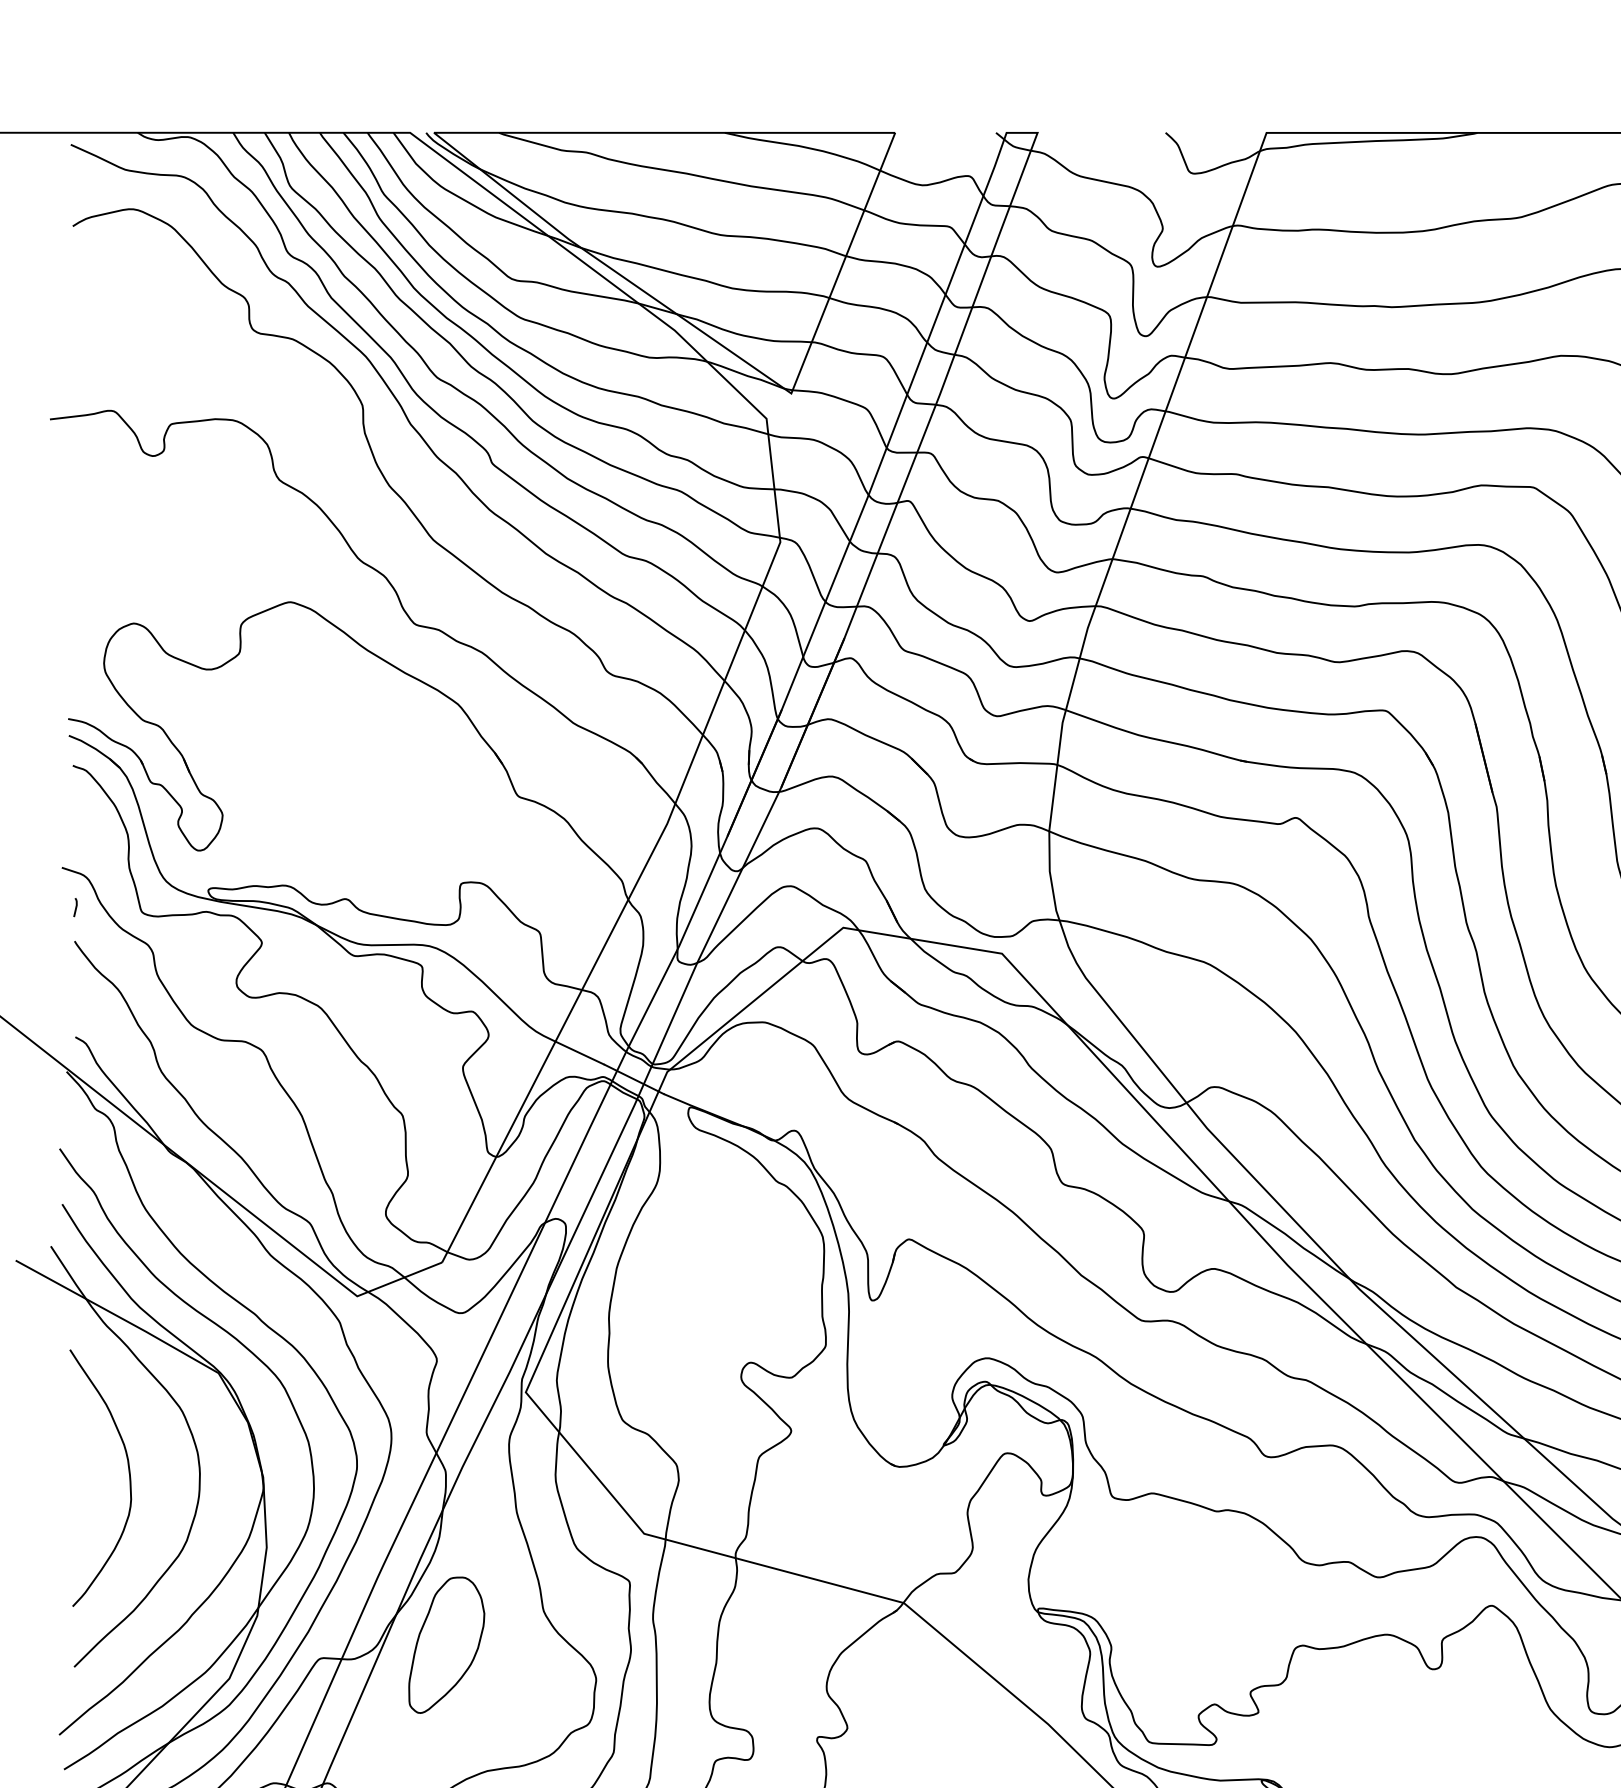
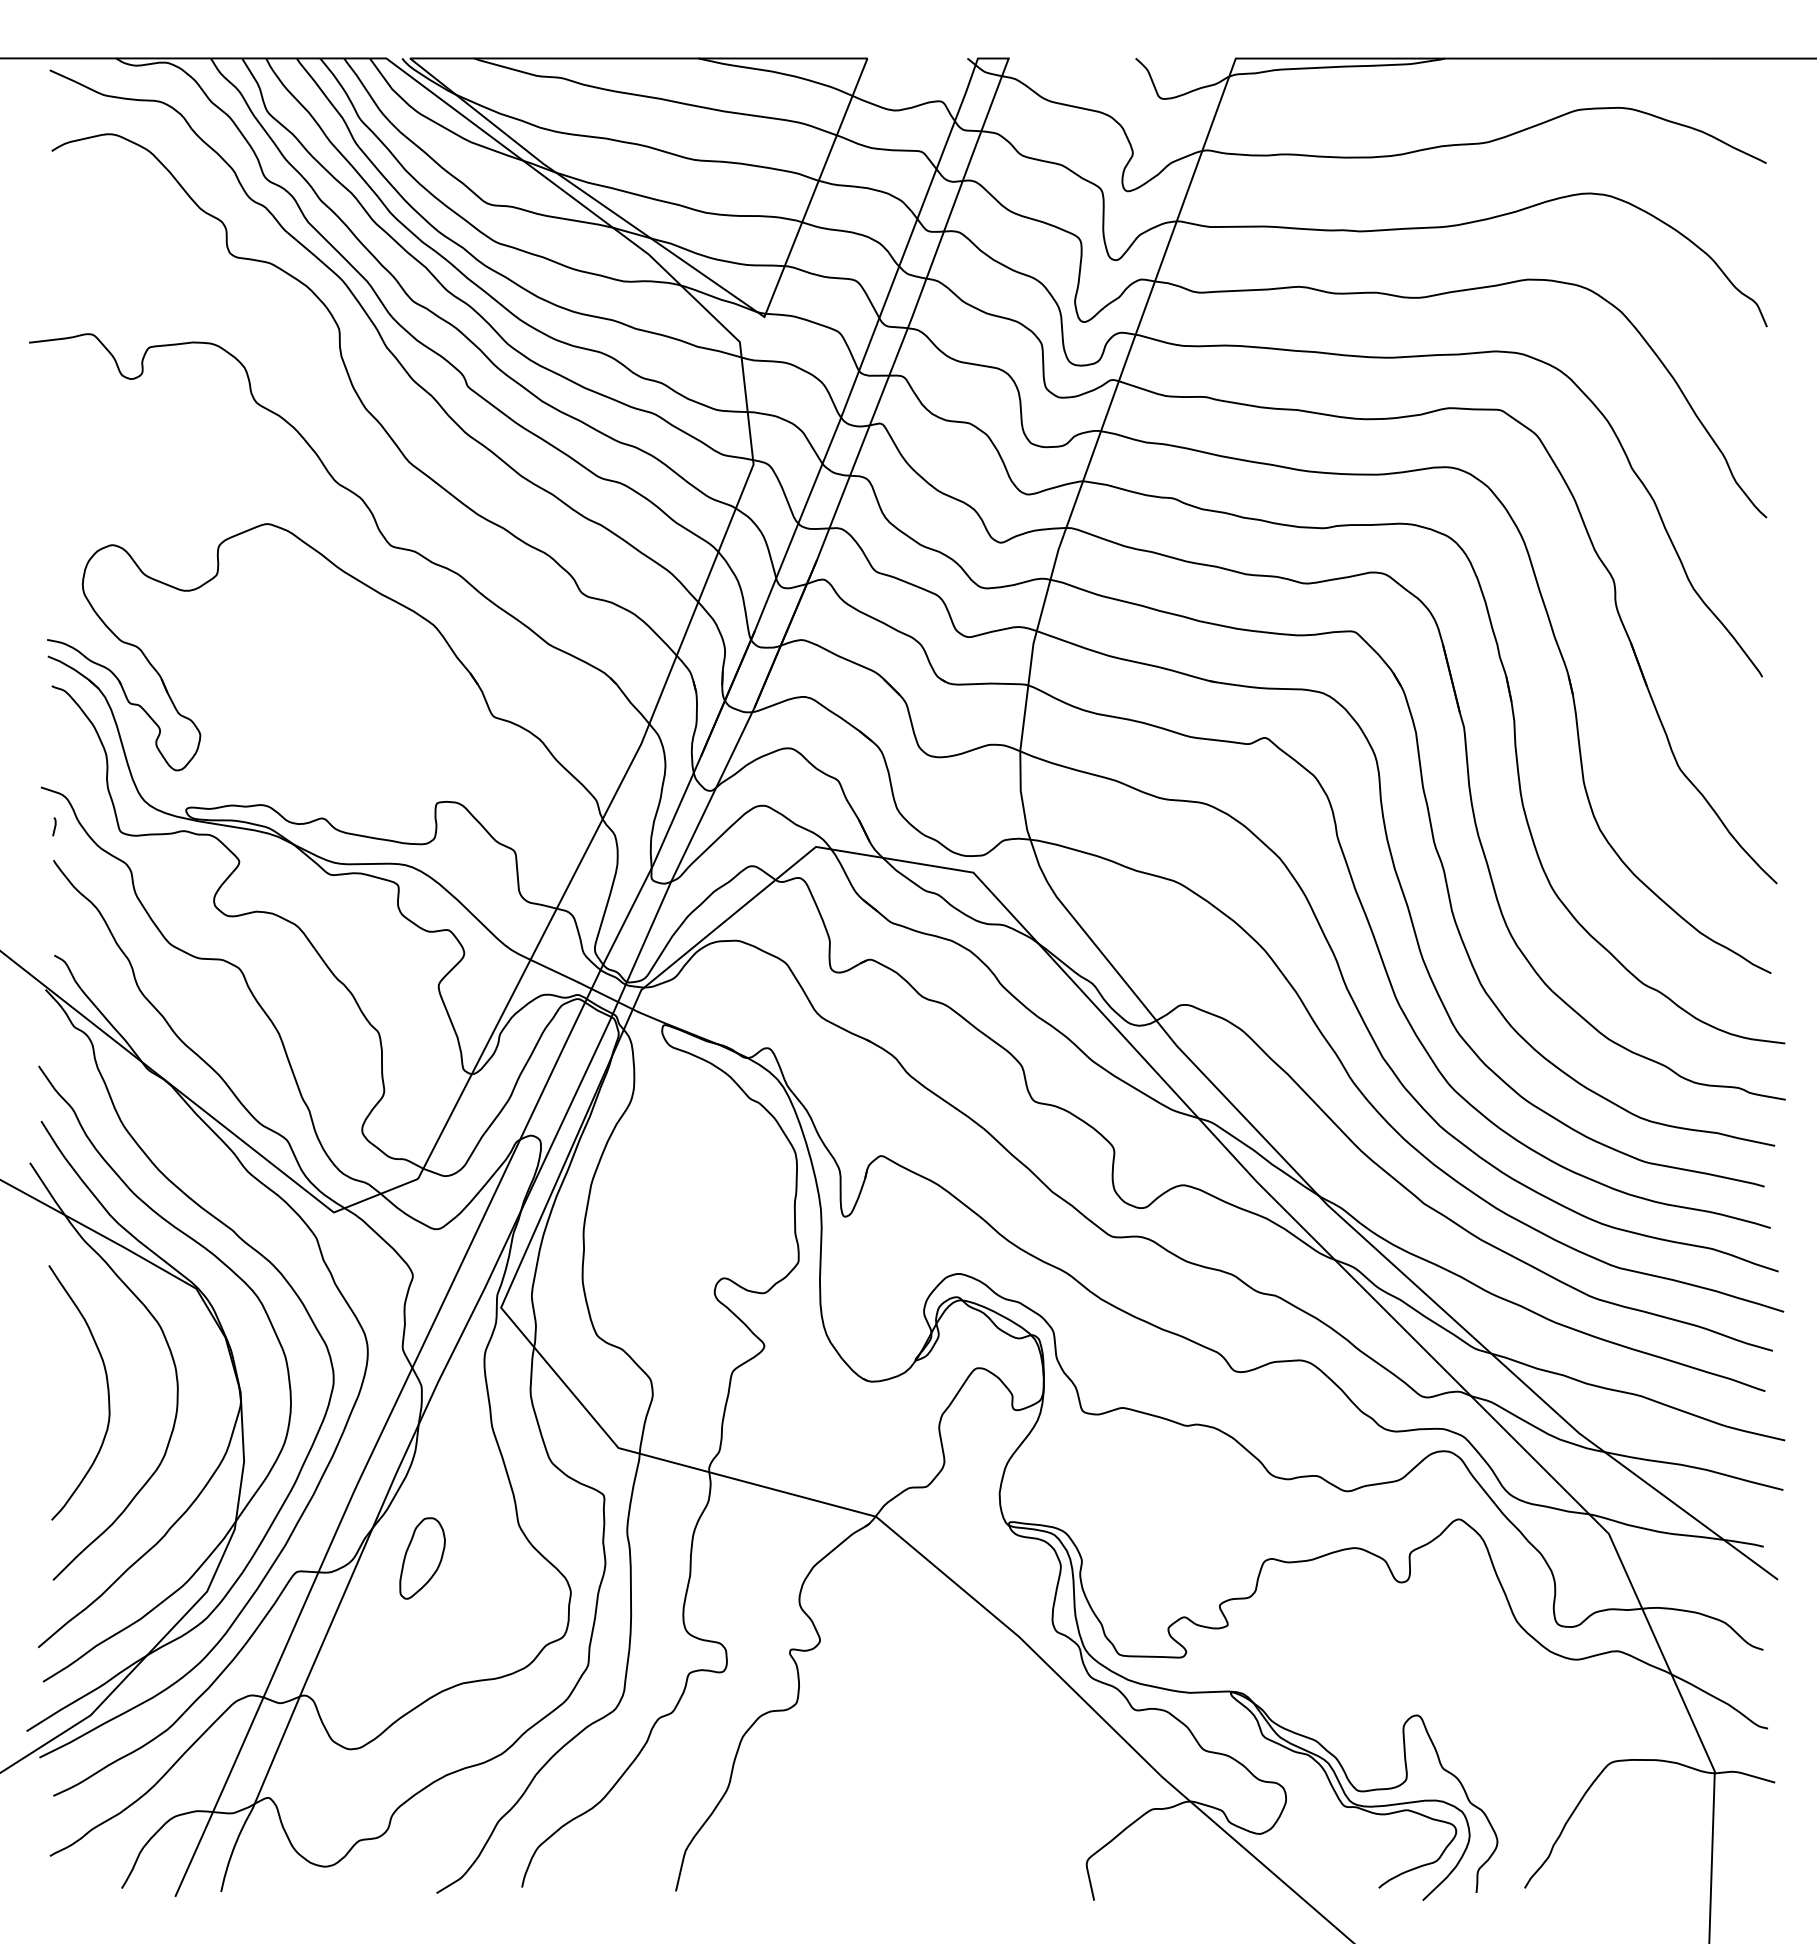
part: (446, 1645) -> (422, 1558), size x0.6

